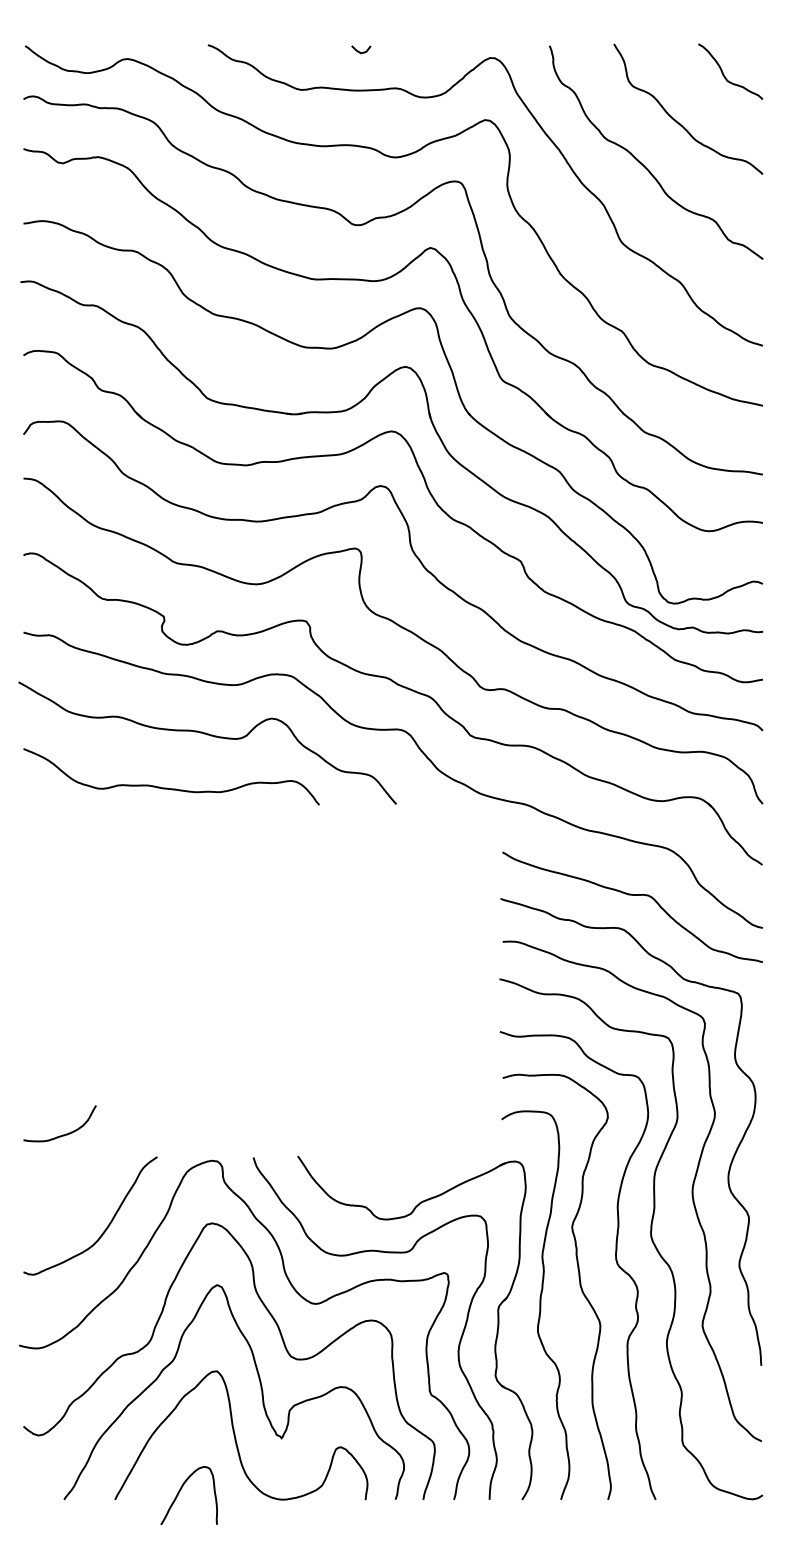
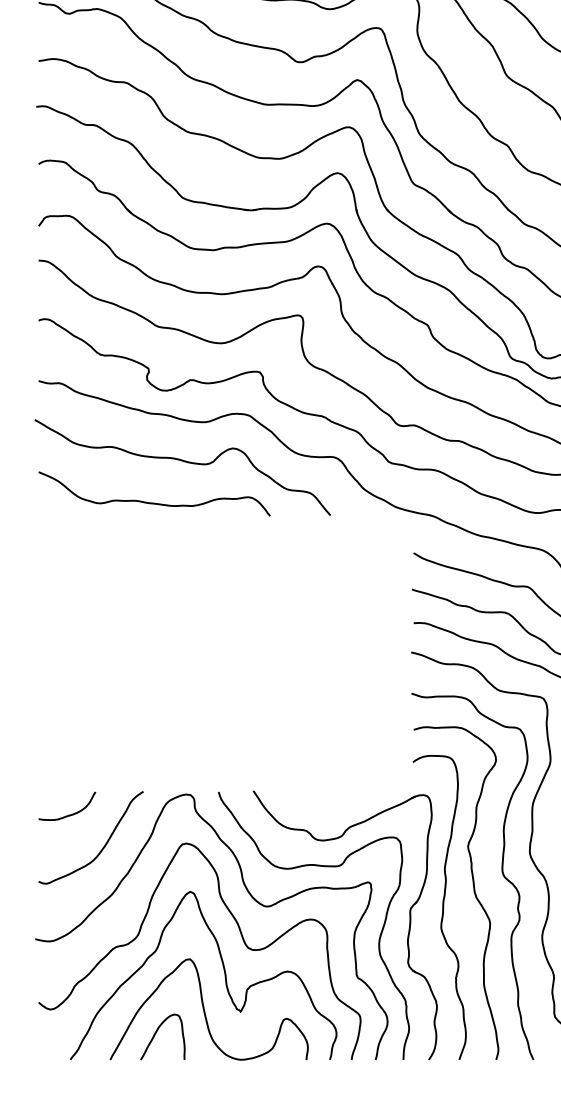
curve: (62, 1134) -> (69, 814), moved
curve: (180, 1491) -> (156, 1033), moved

